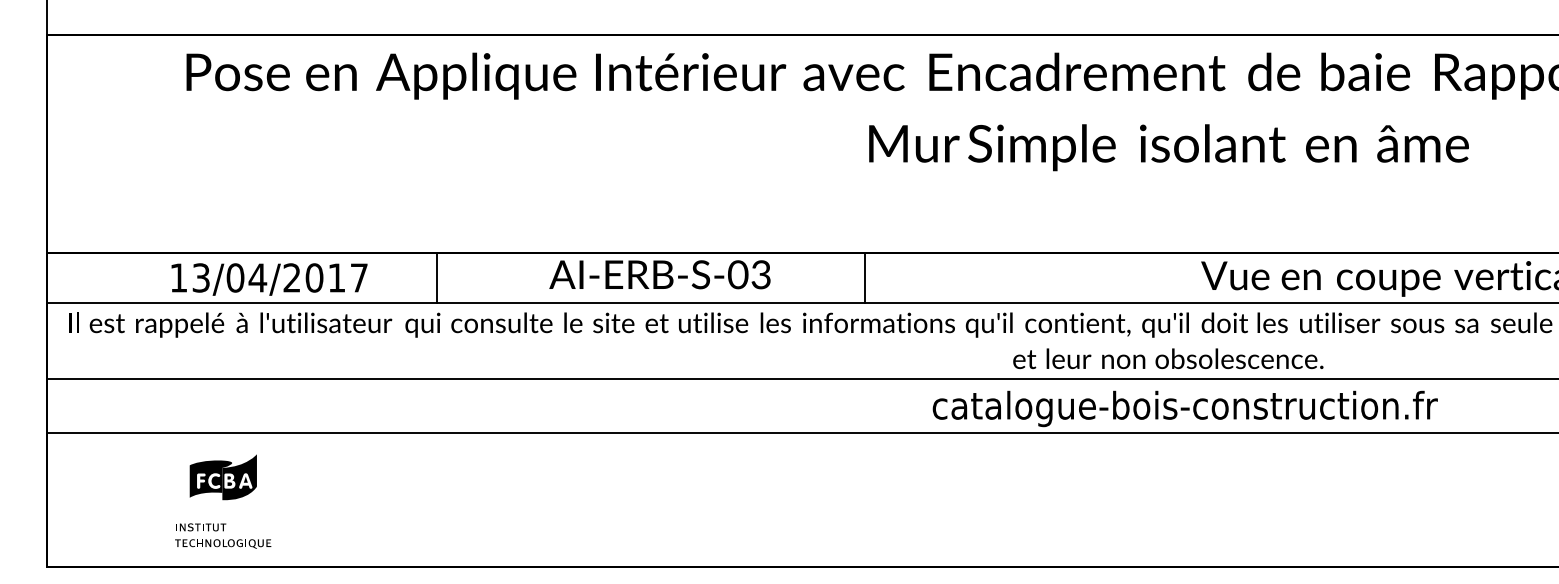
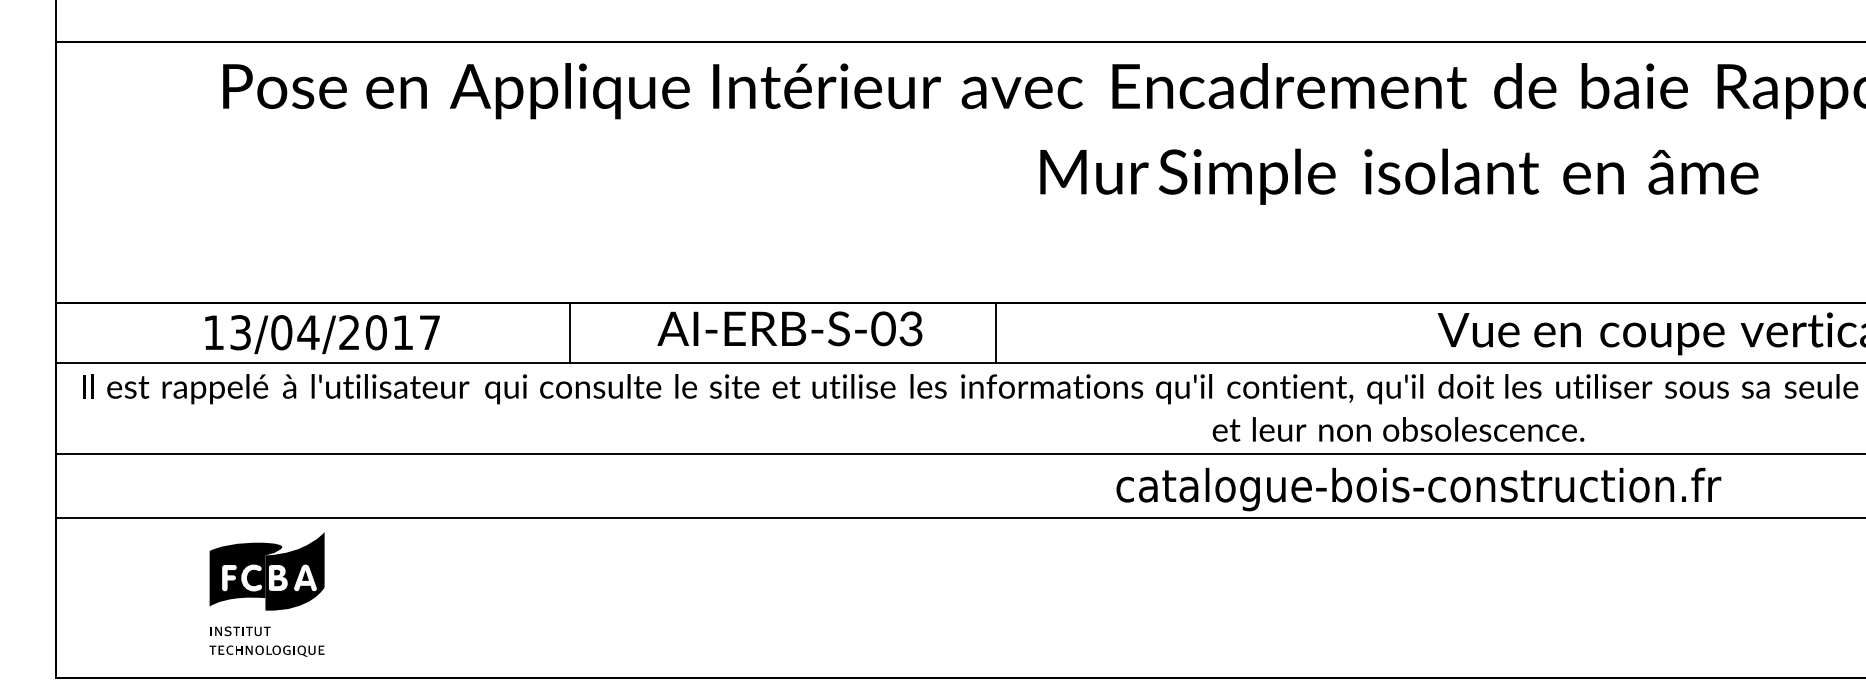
line: (437, 278) -> (570, 333), moved
line: (865, 278) -> (996, 333), moved
part: (223, 476) -> (267, 570), size x1.43

